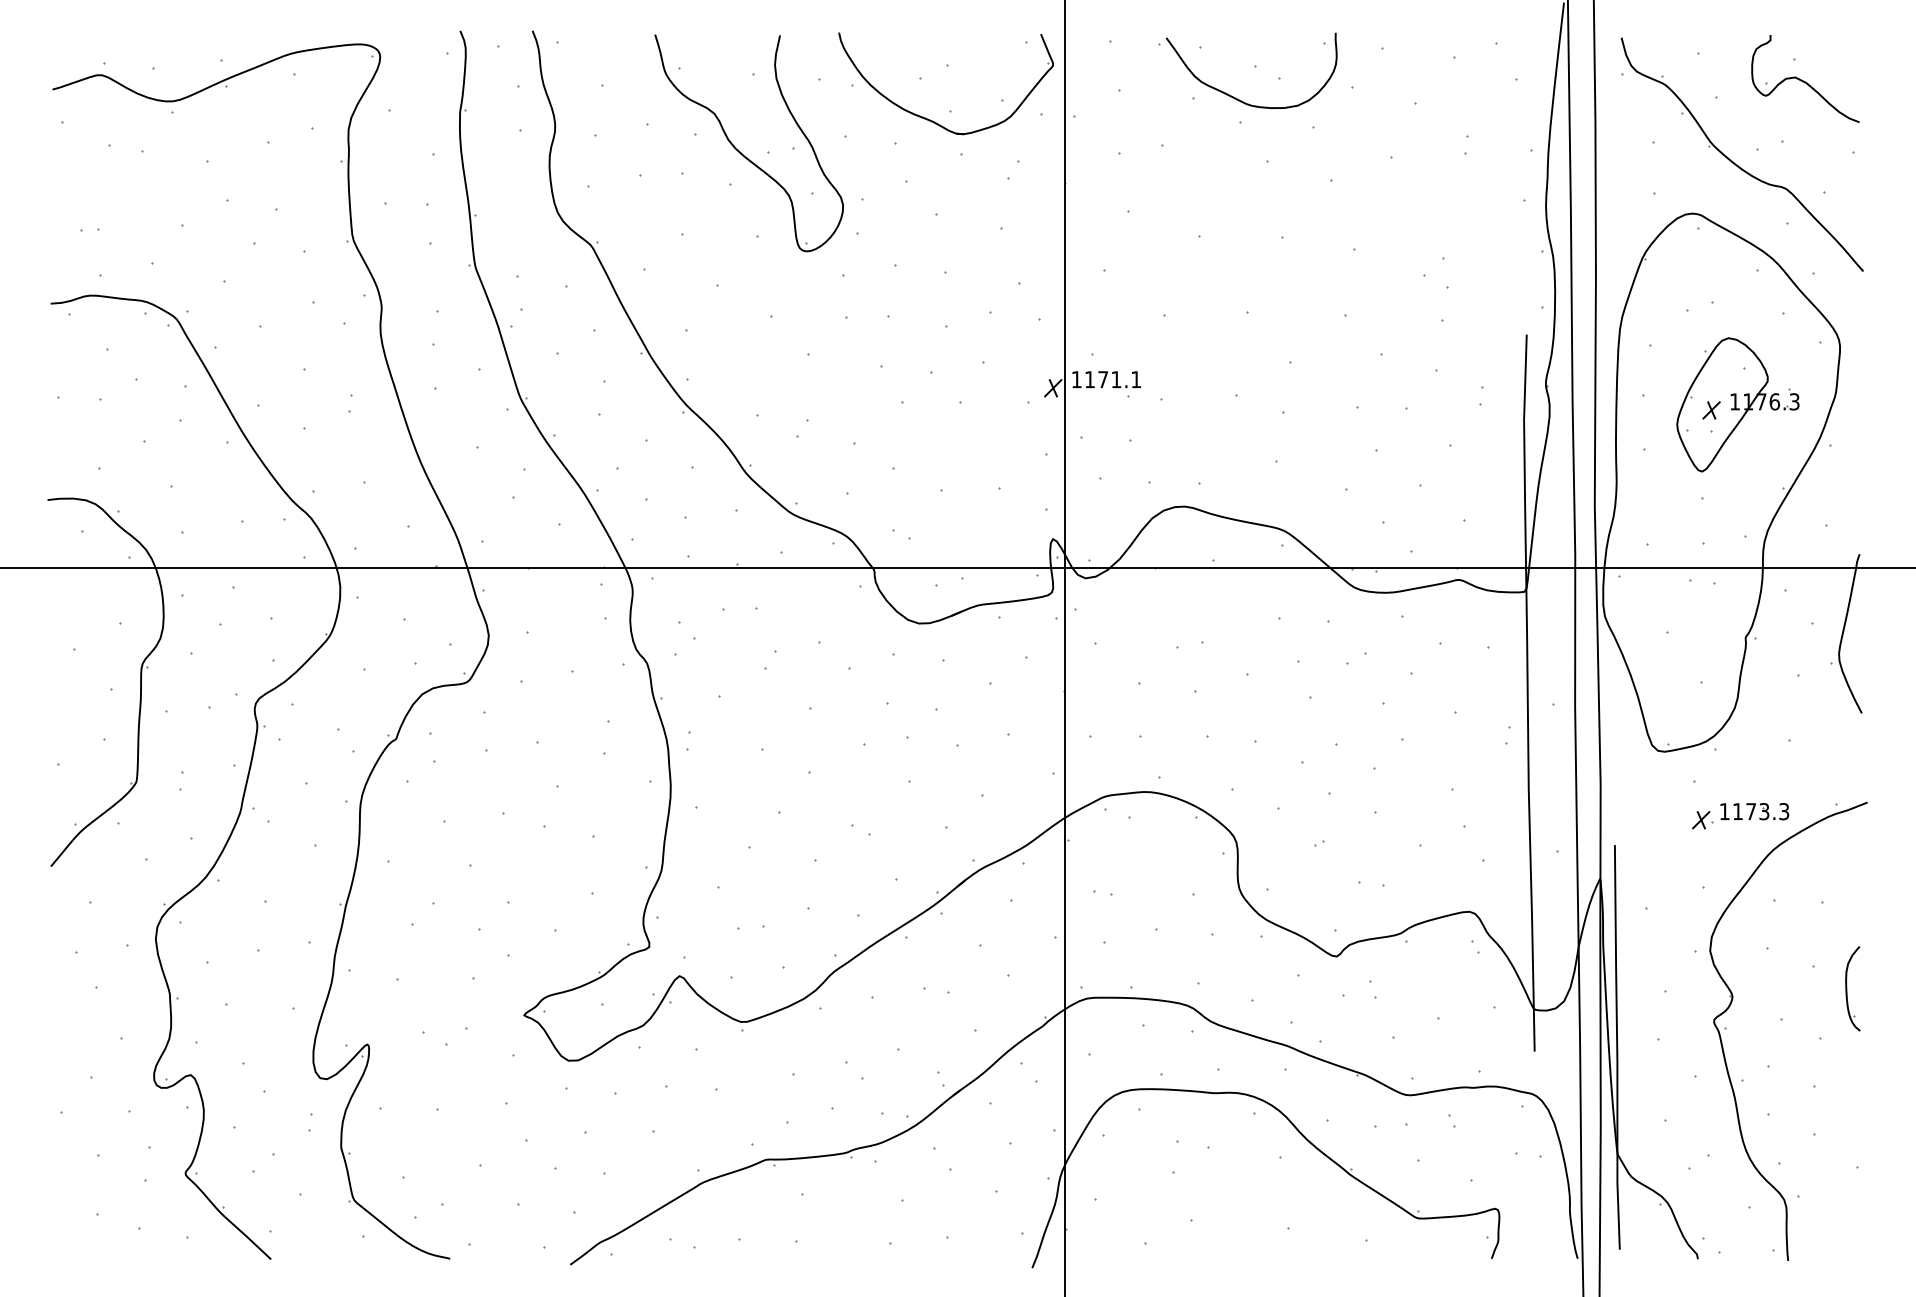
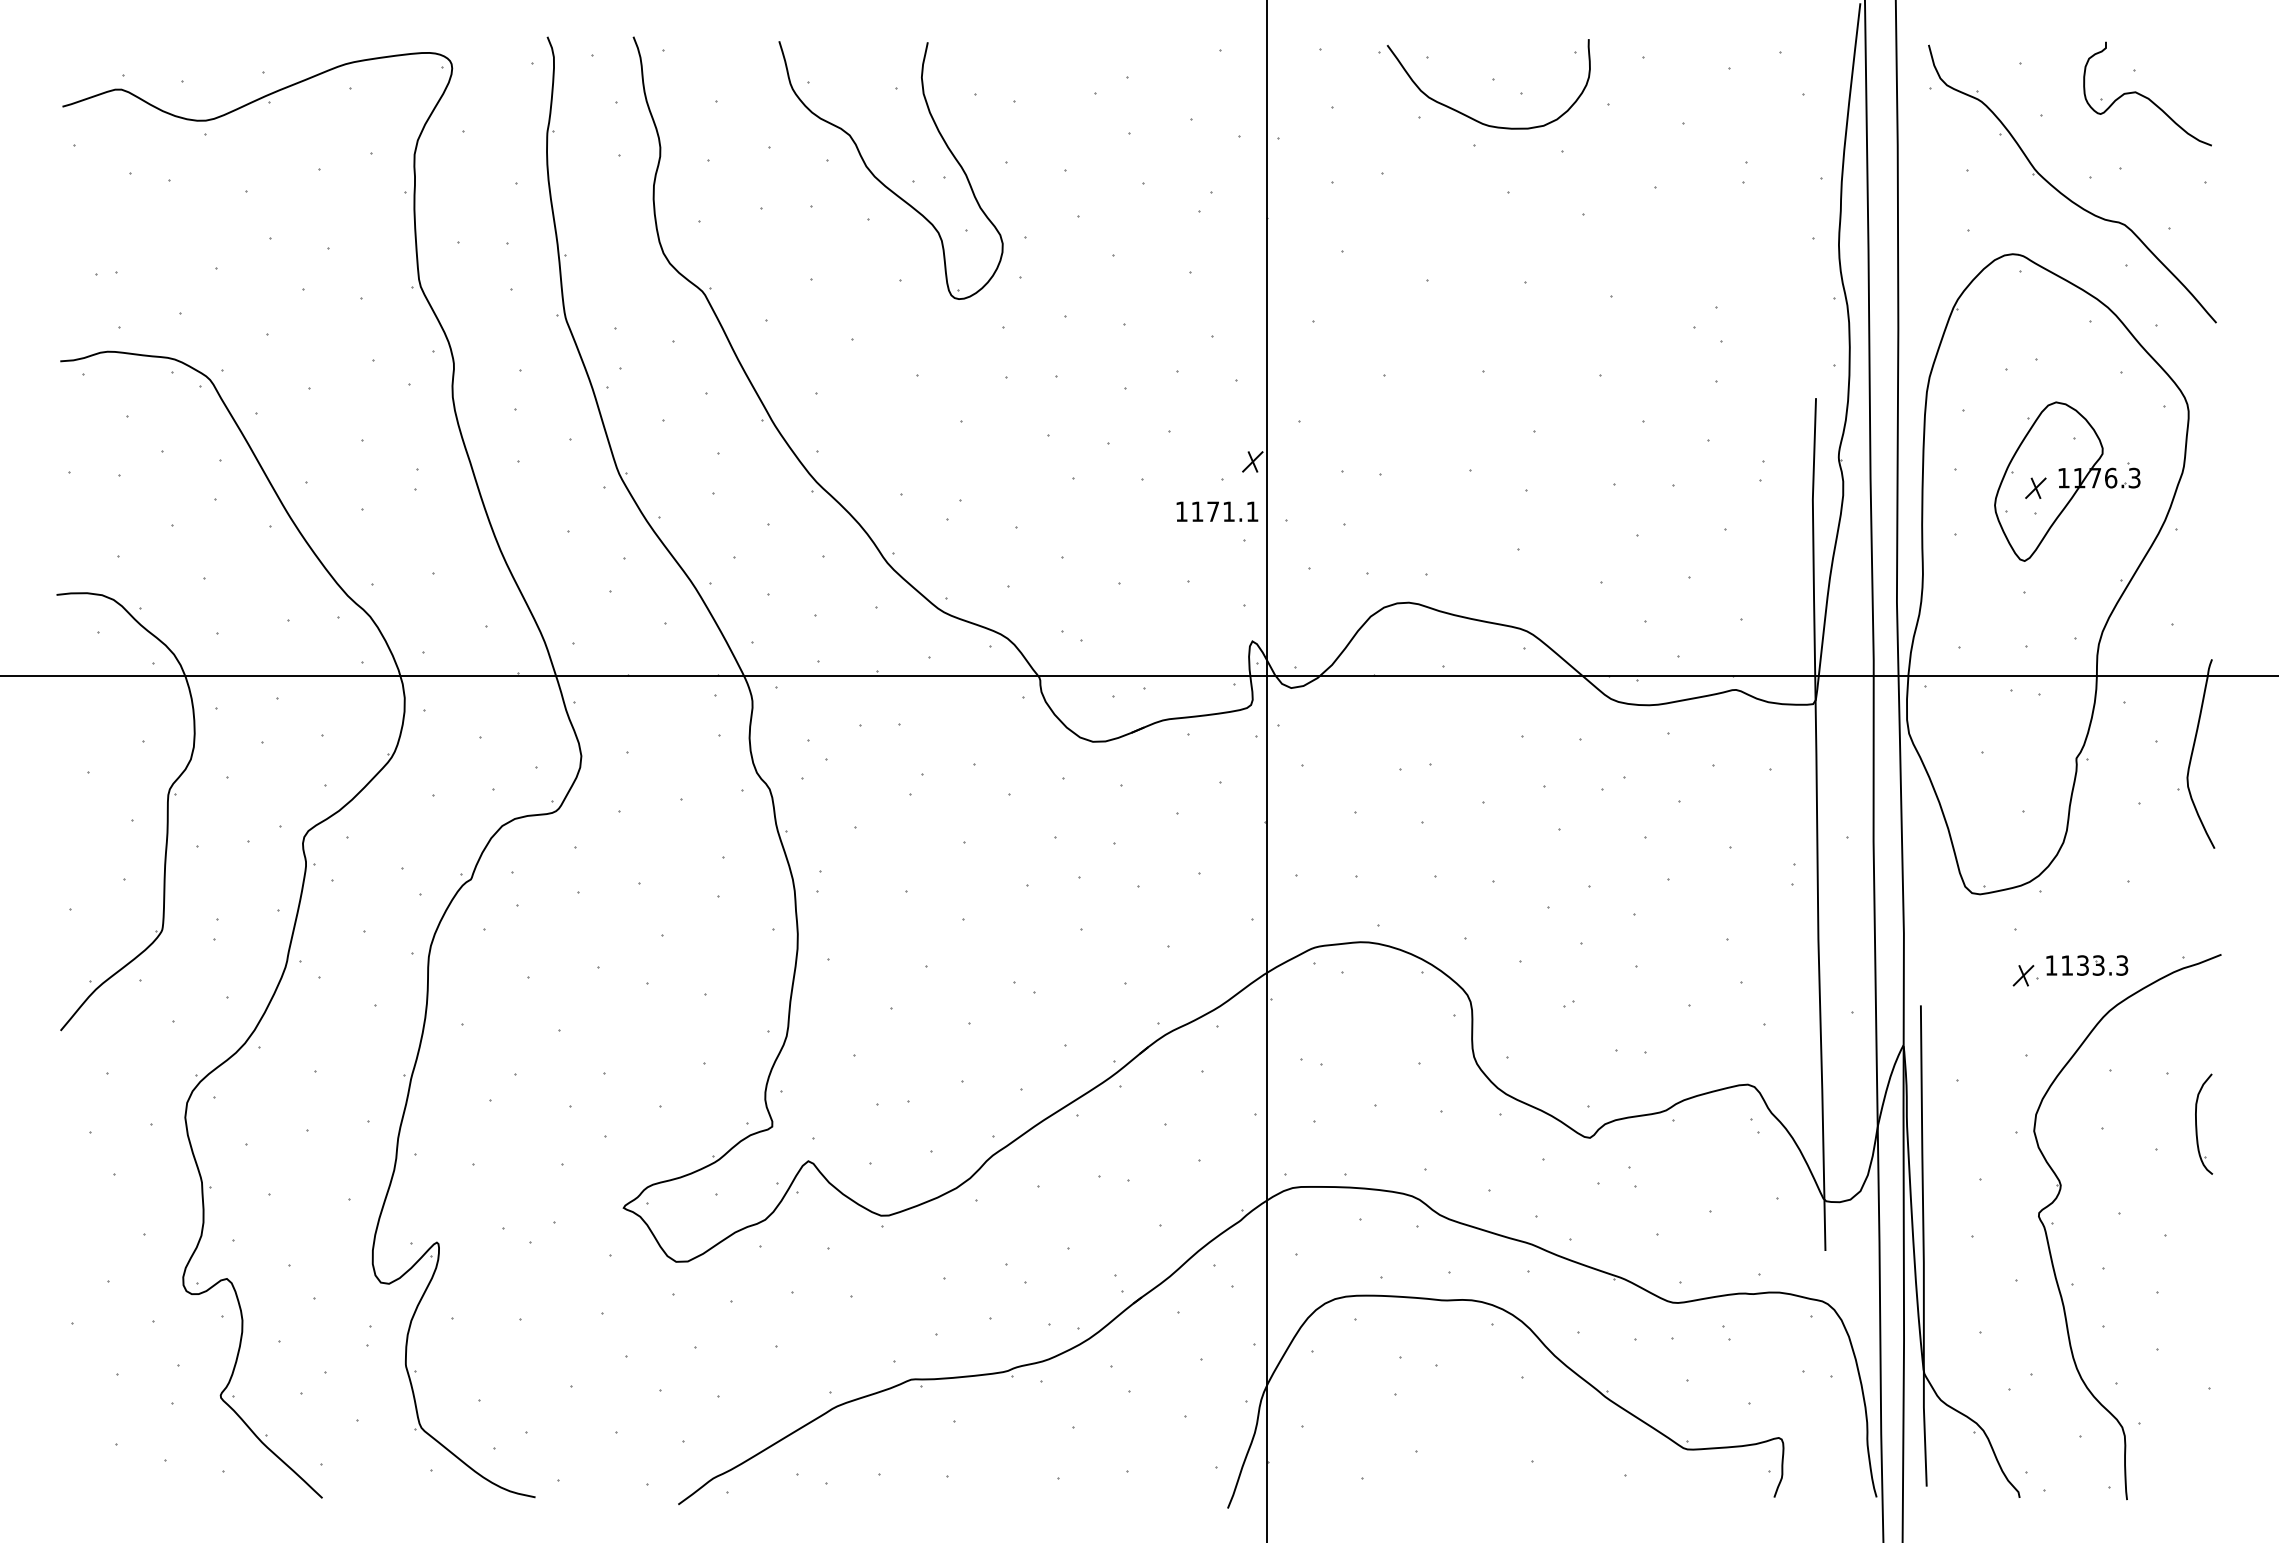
part: (932, 120) -> (1109, 143), removed
text: (1106, 379) -> (1217, 511), moved
text: (1750, 811) -> (2082, 965), 1173.3 -> 1133.3
part: (1847, 989) -> (2197, 1125), moved

